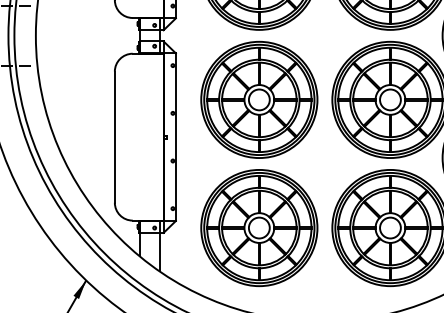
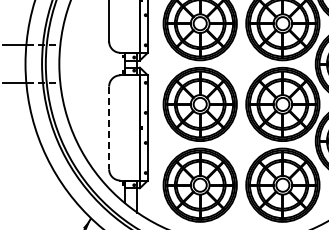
line: (115, 138) -> (109, 128), solid -> dashed

